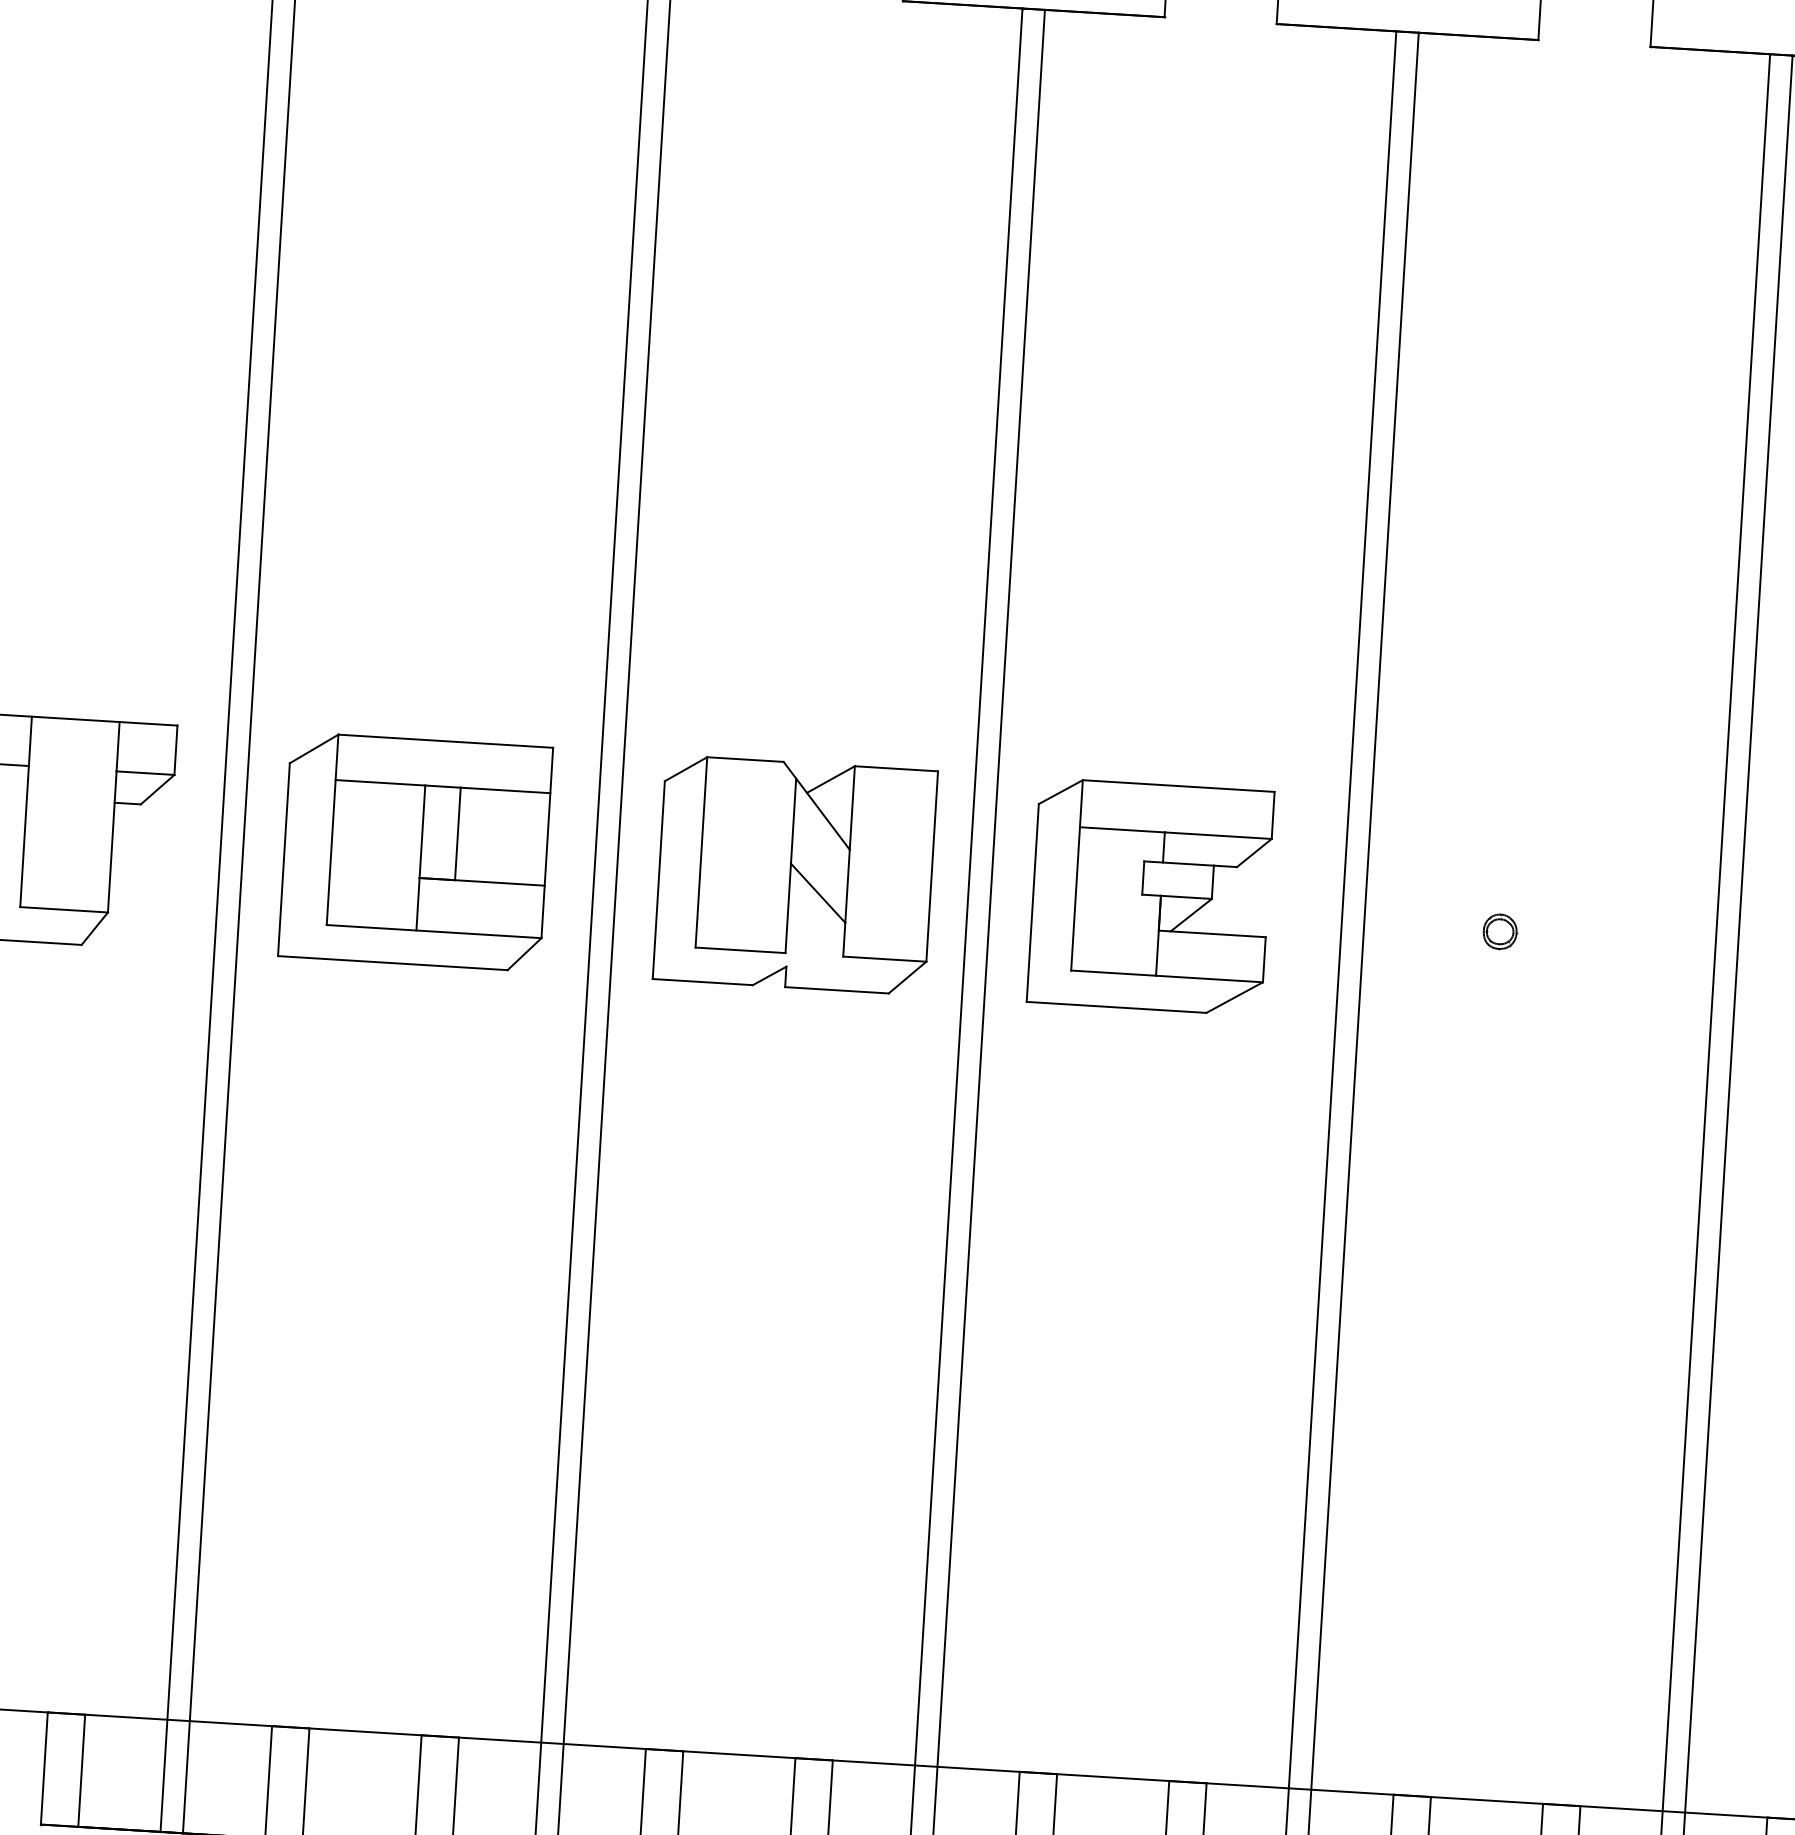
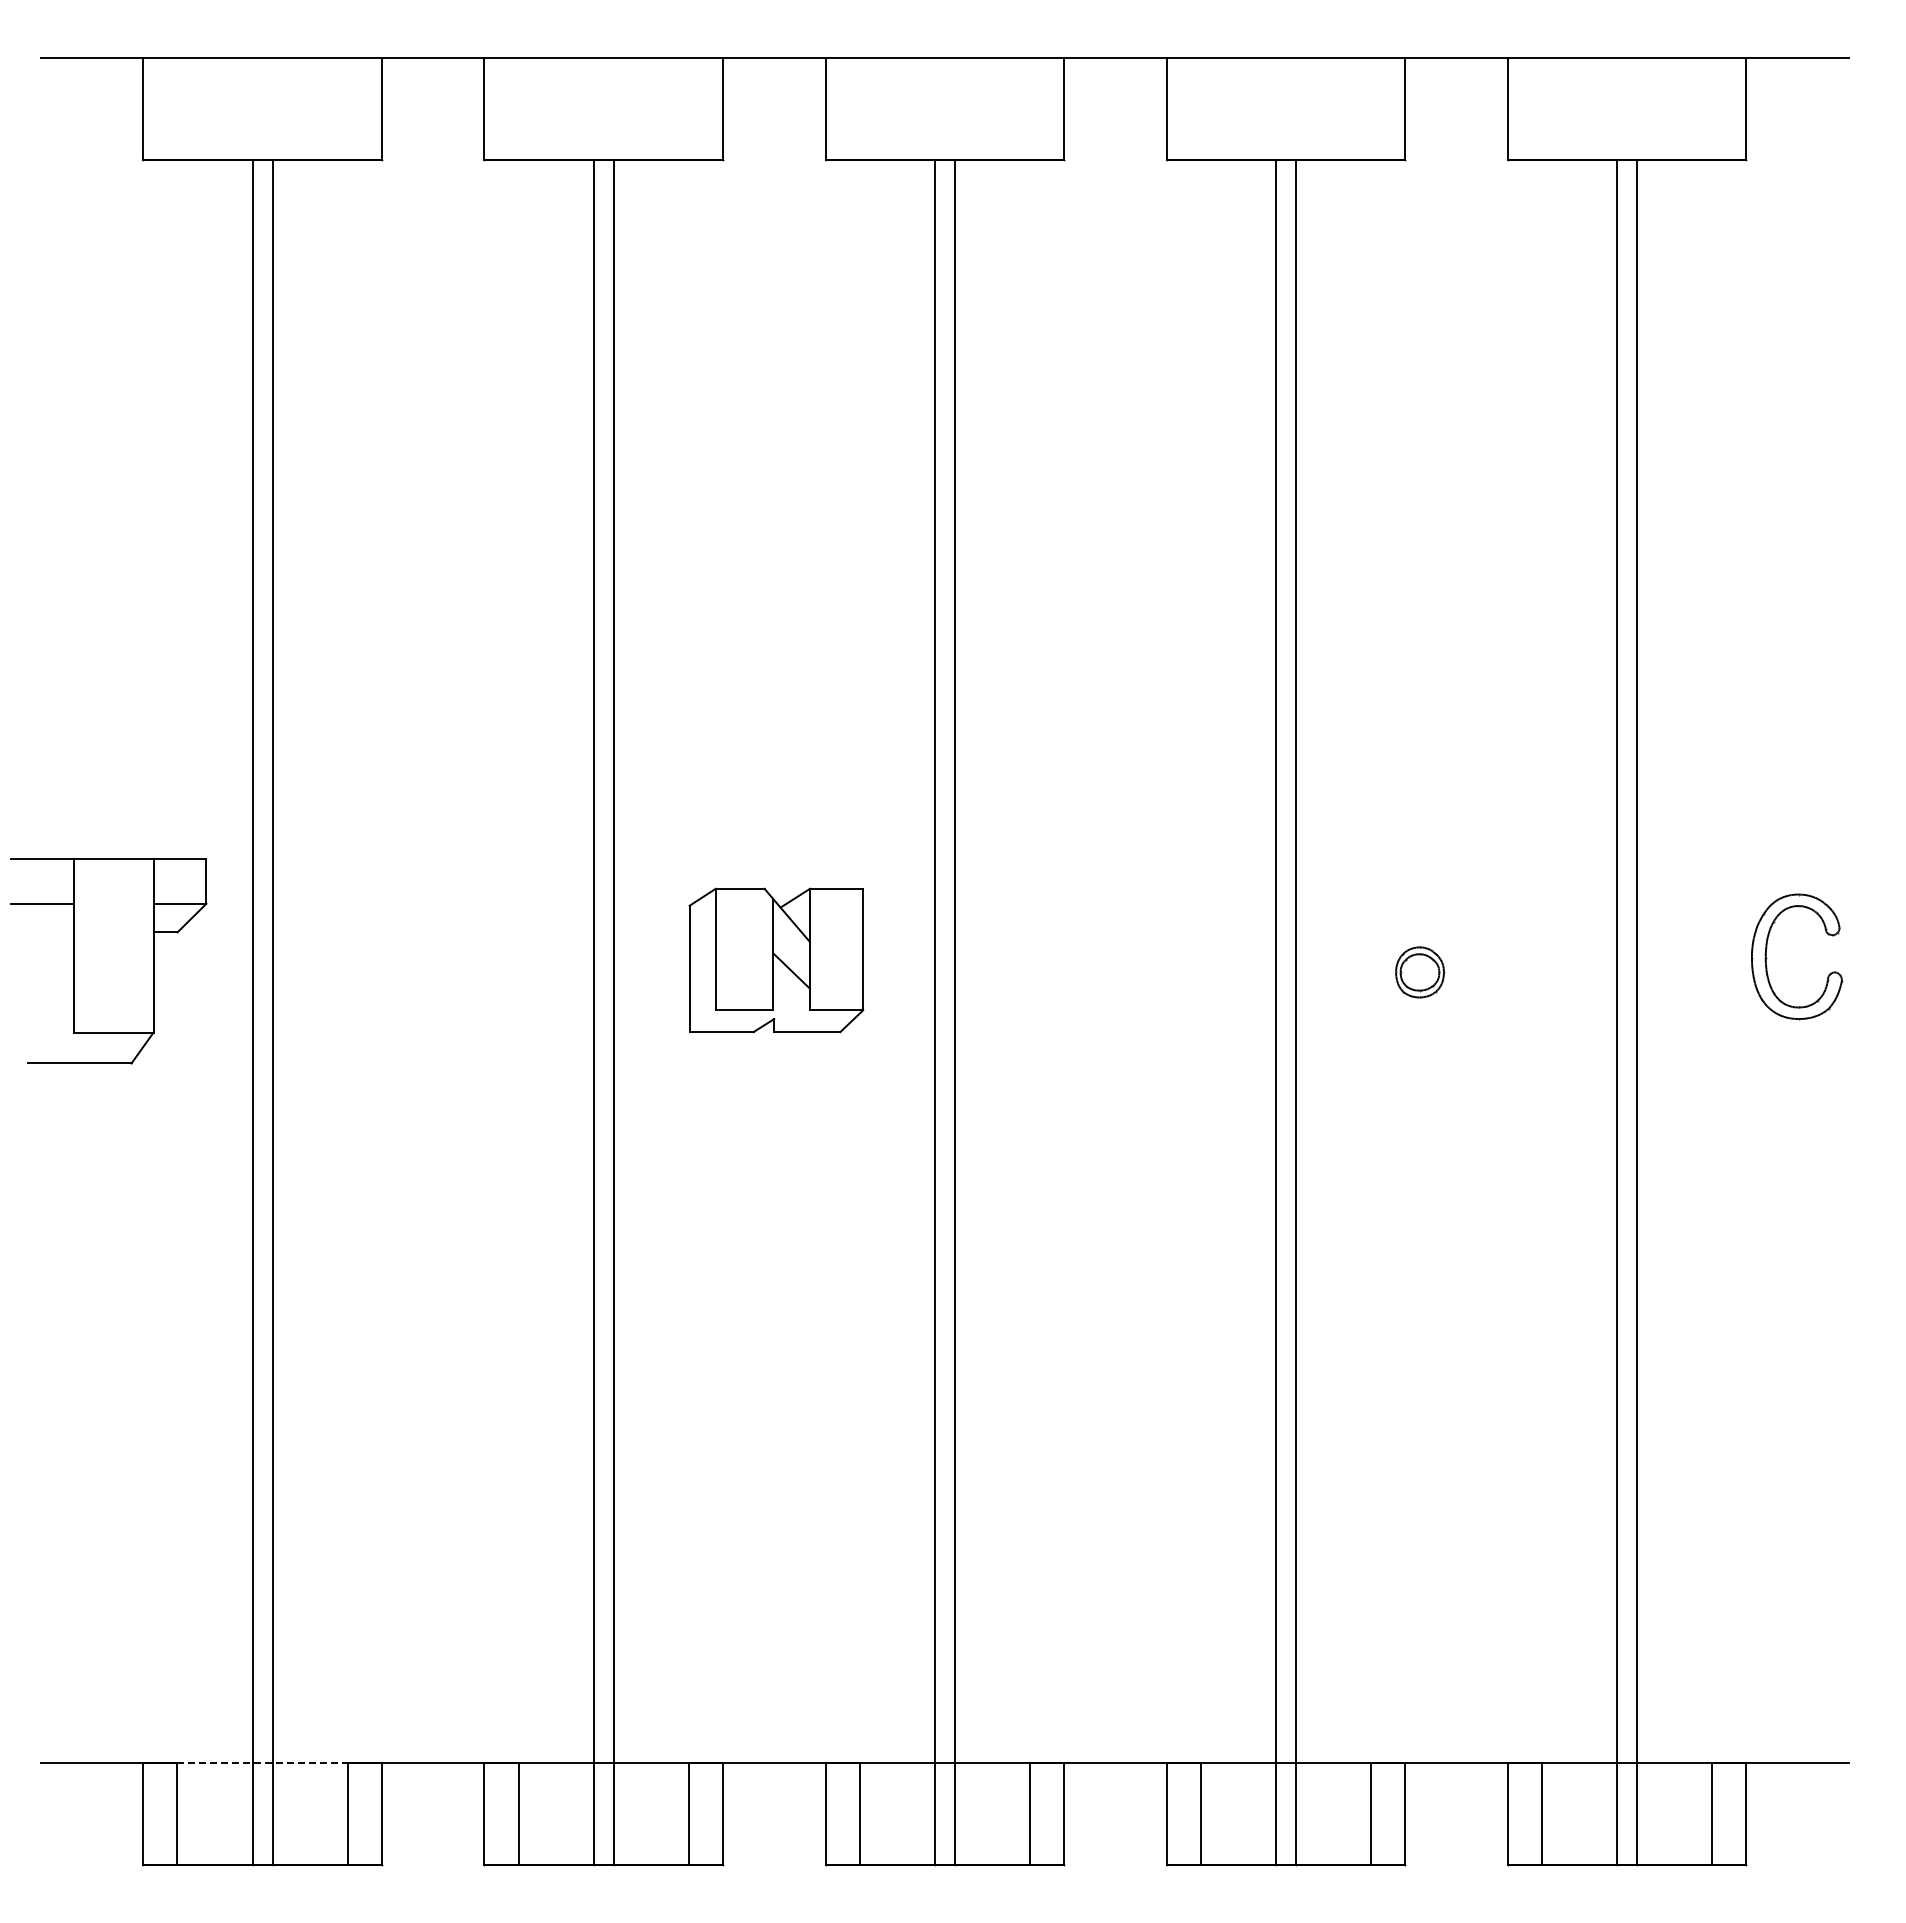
part: (415, 852) -> (429, 960), removed
part: (795, 875) -> (776, 960), size x0.7
part: (1150, 897) -> (1100, 960), removed
part: (1500, 931) -> (1420, 972), size x1.6
line: (179, 1719) -> (263, 1762), solid -> dashed

